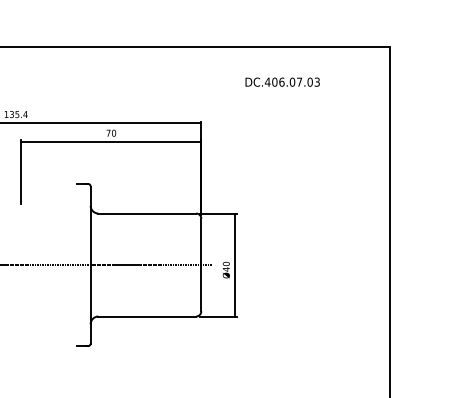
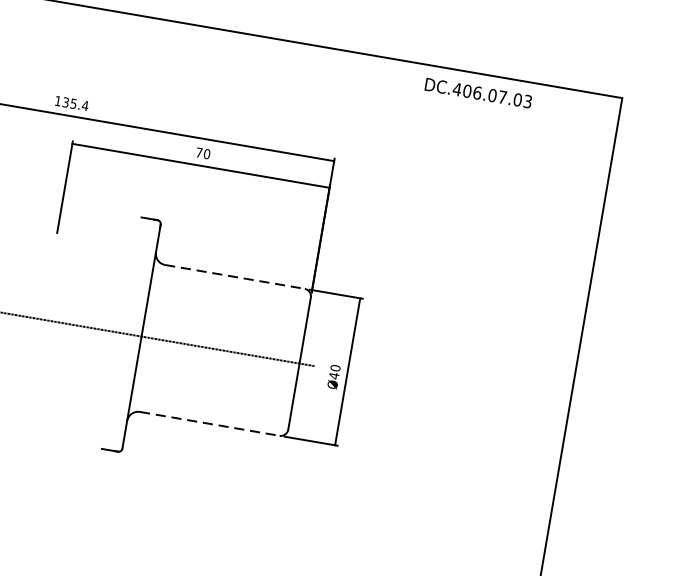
text: (282, 81) -> (478, 92), moved
line: (147, 213) -> (235, 276), solid -> dashed
line: (147, 316) -> (210, 423), solid -> dashed

